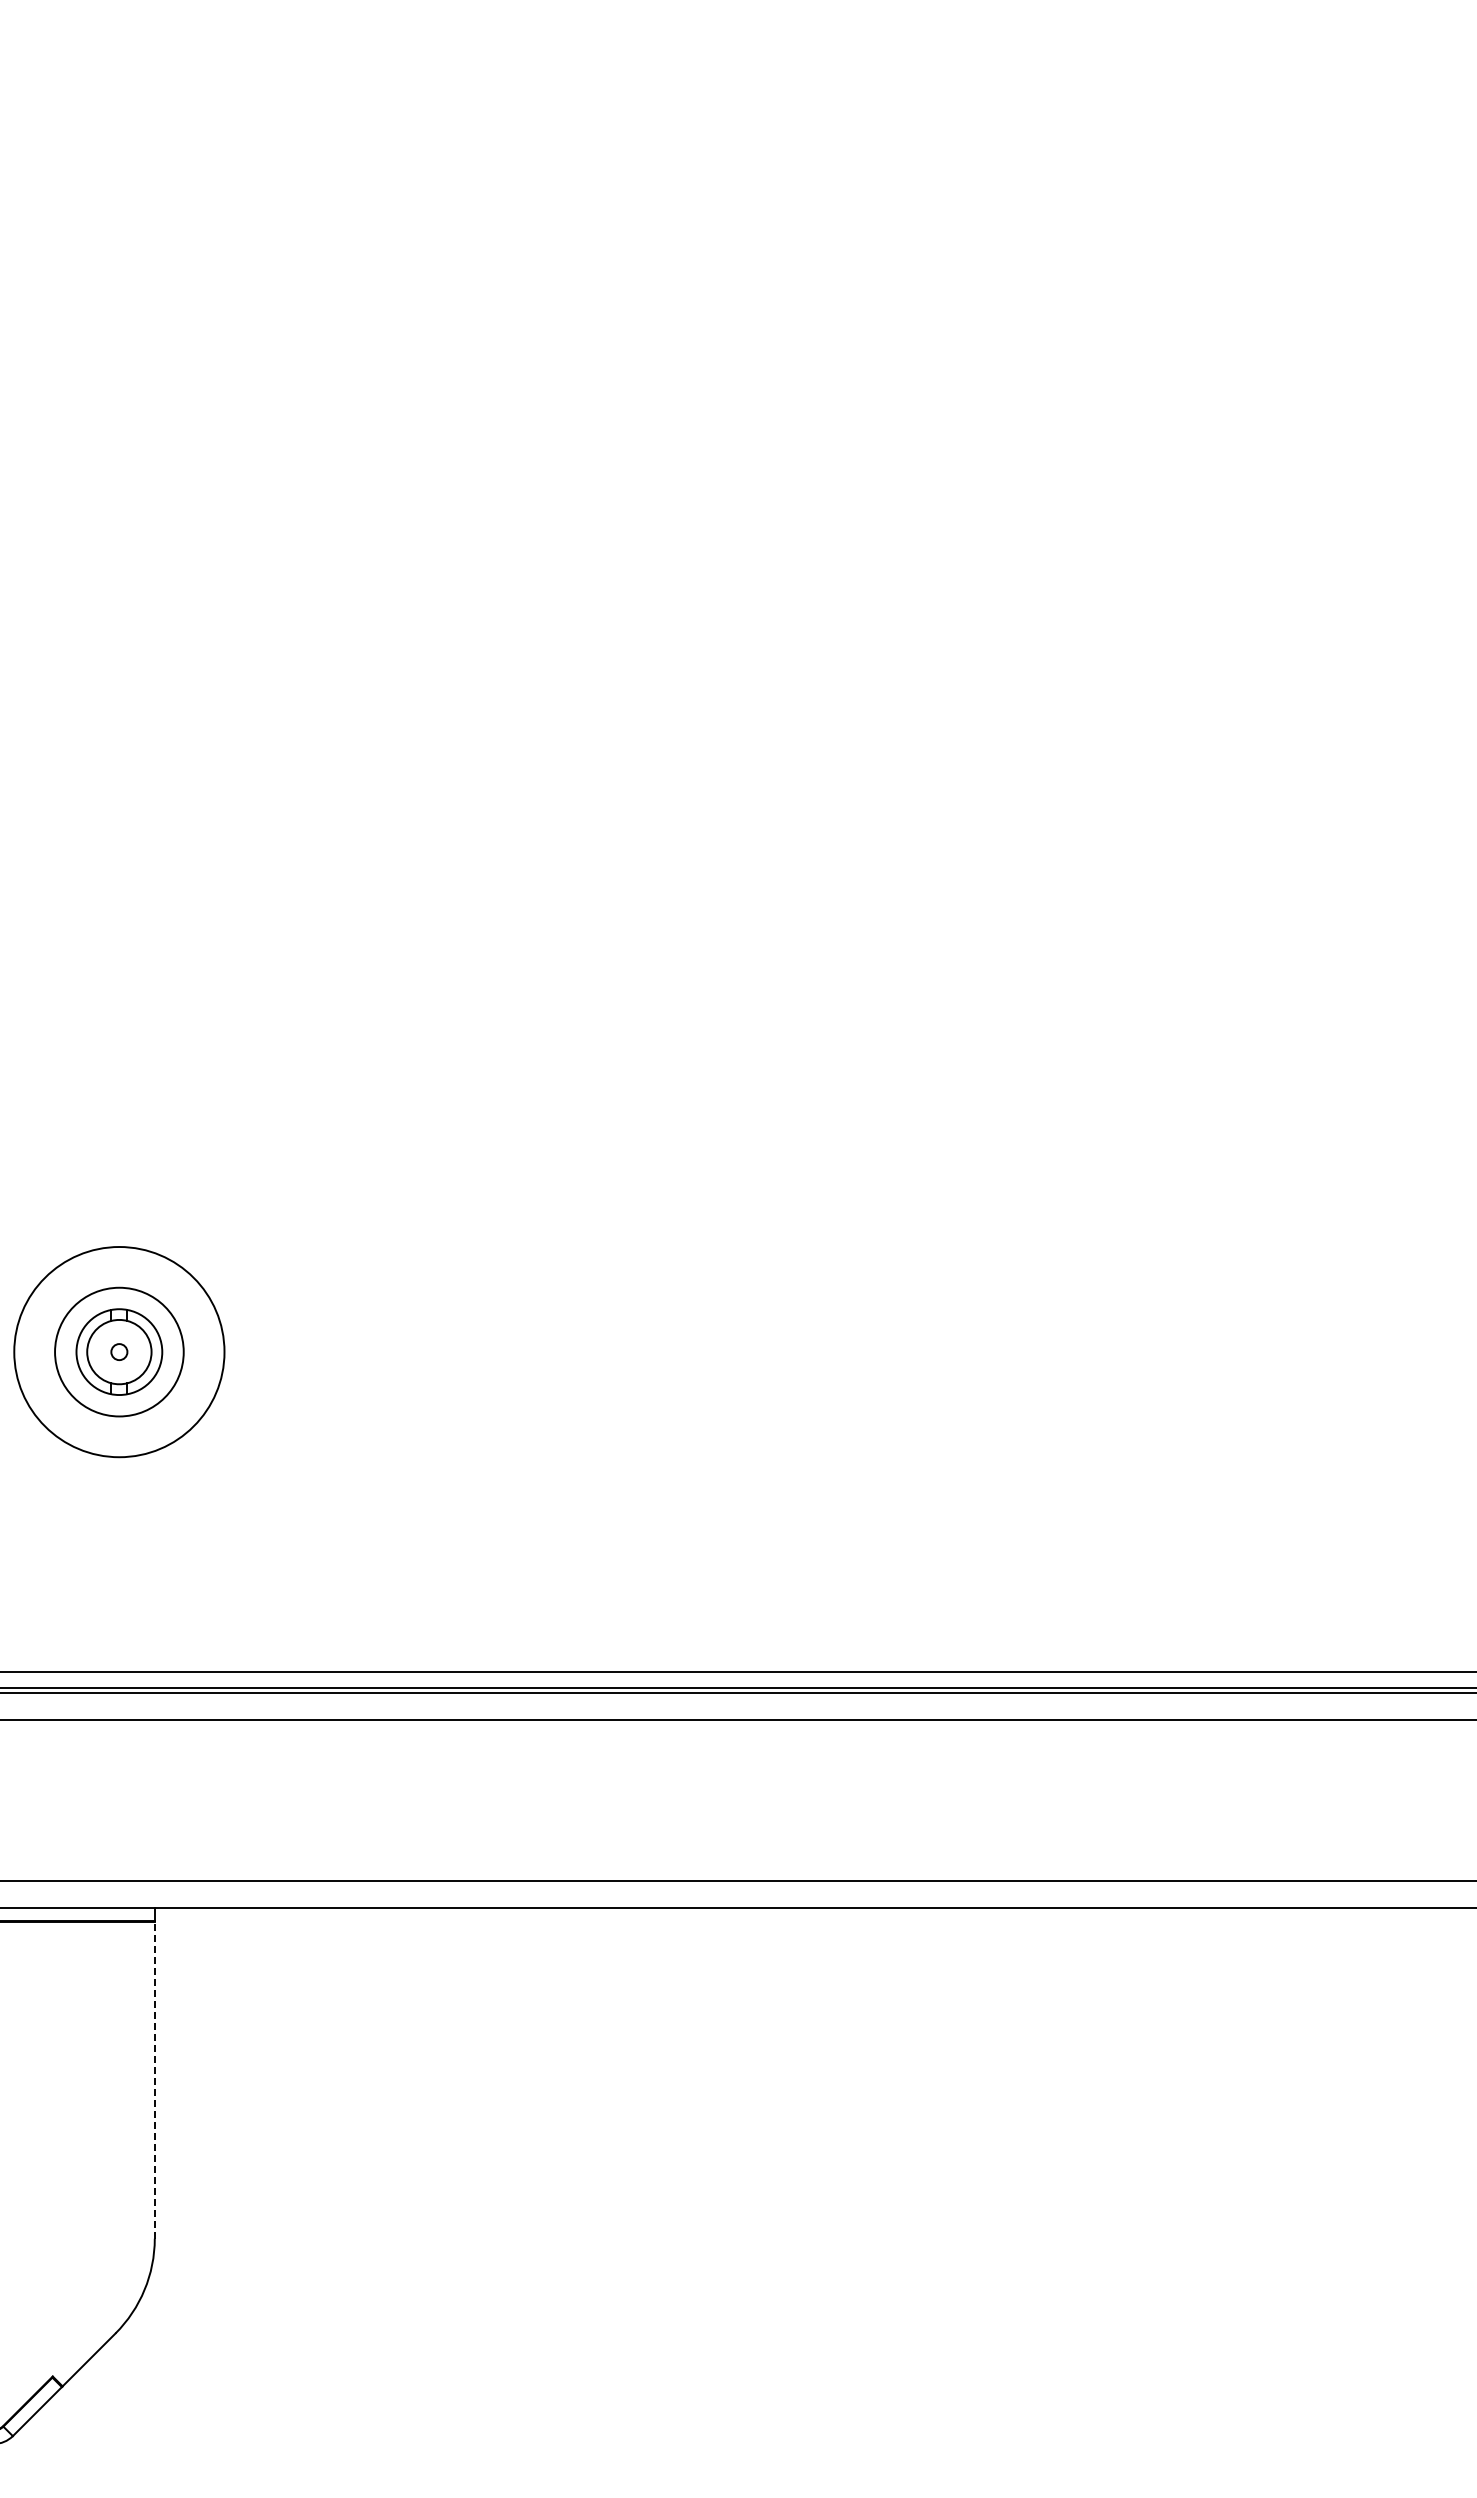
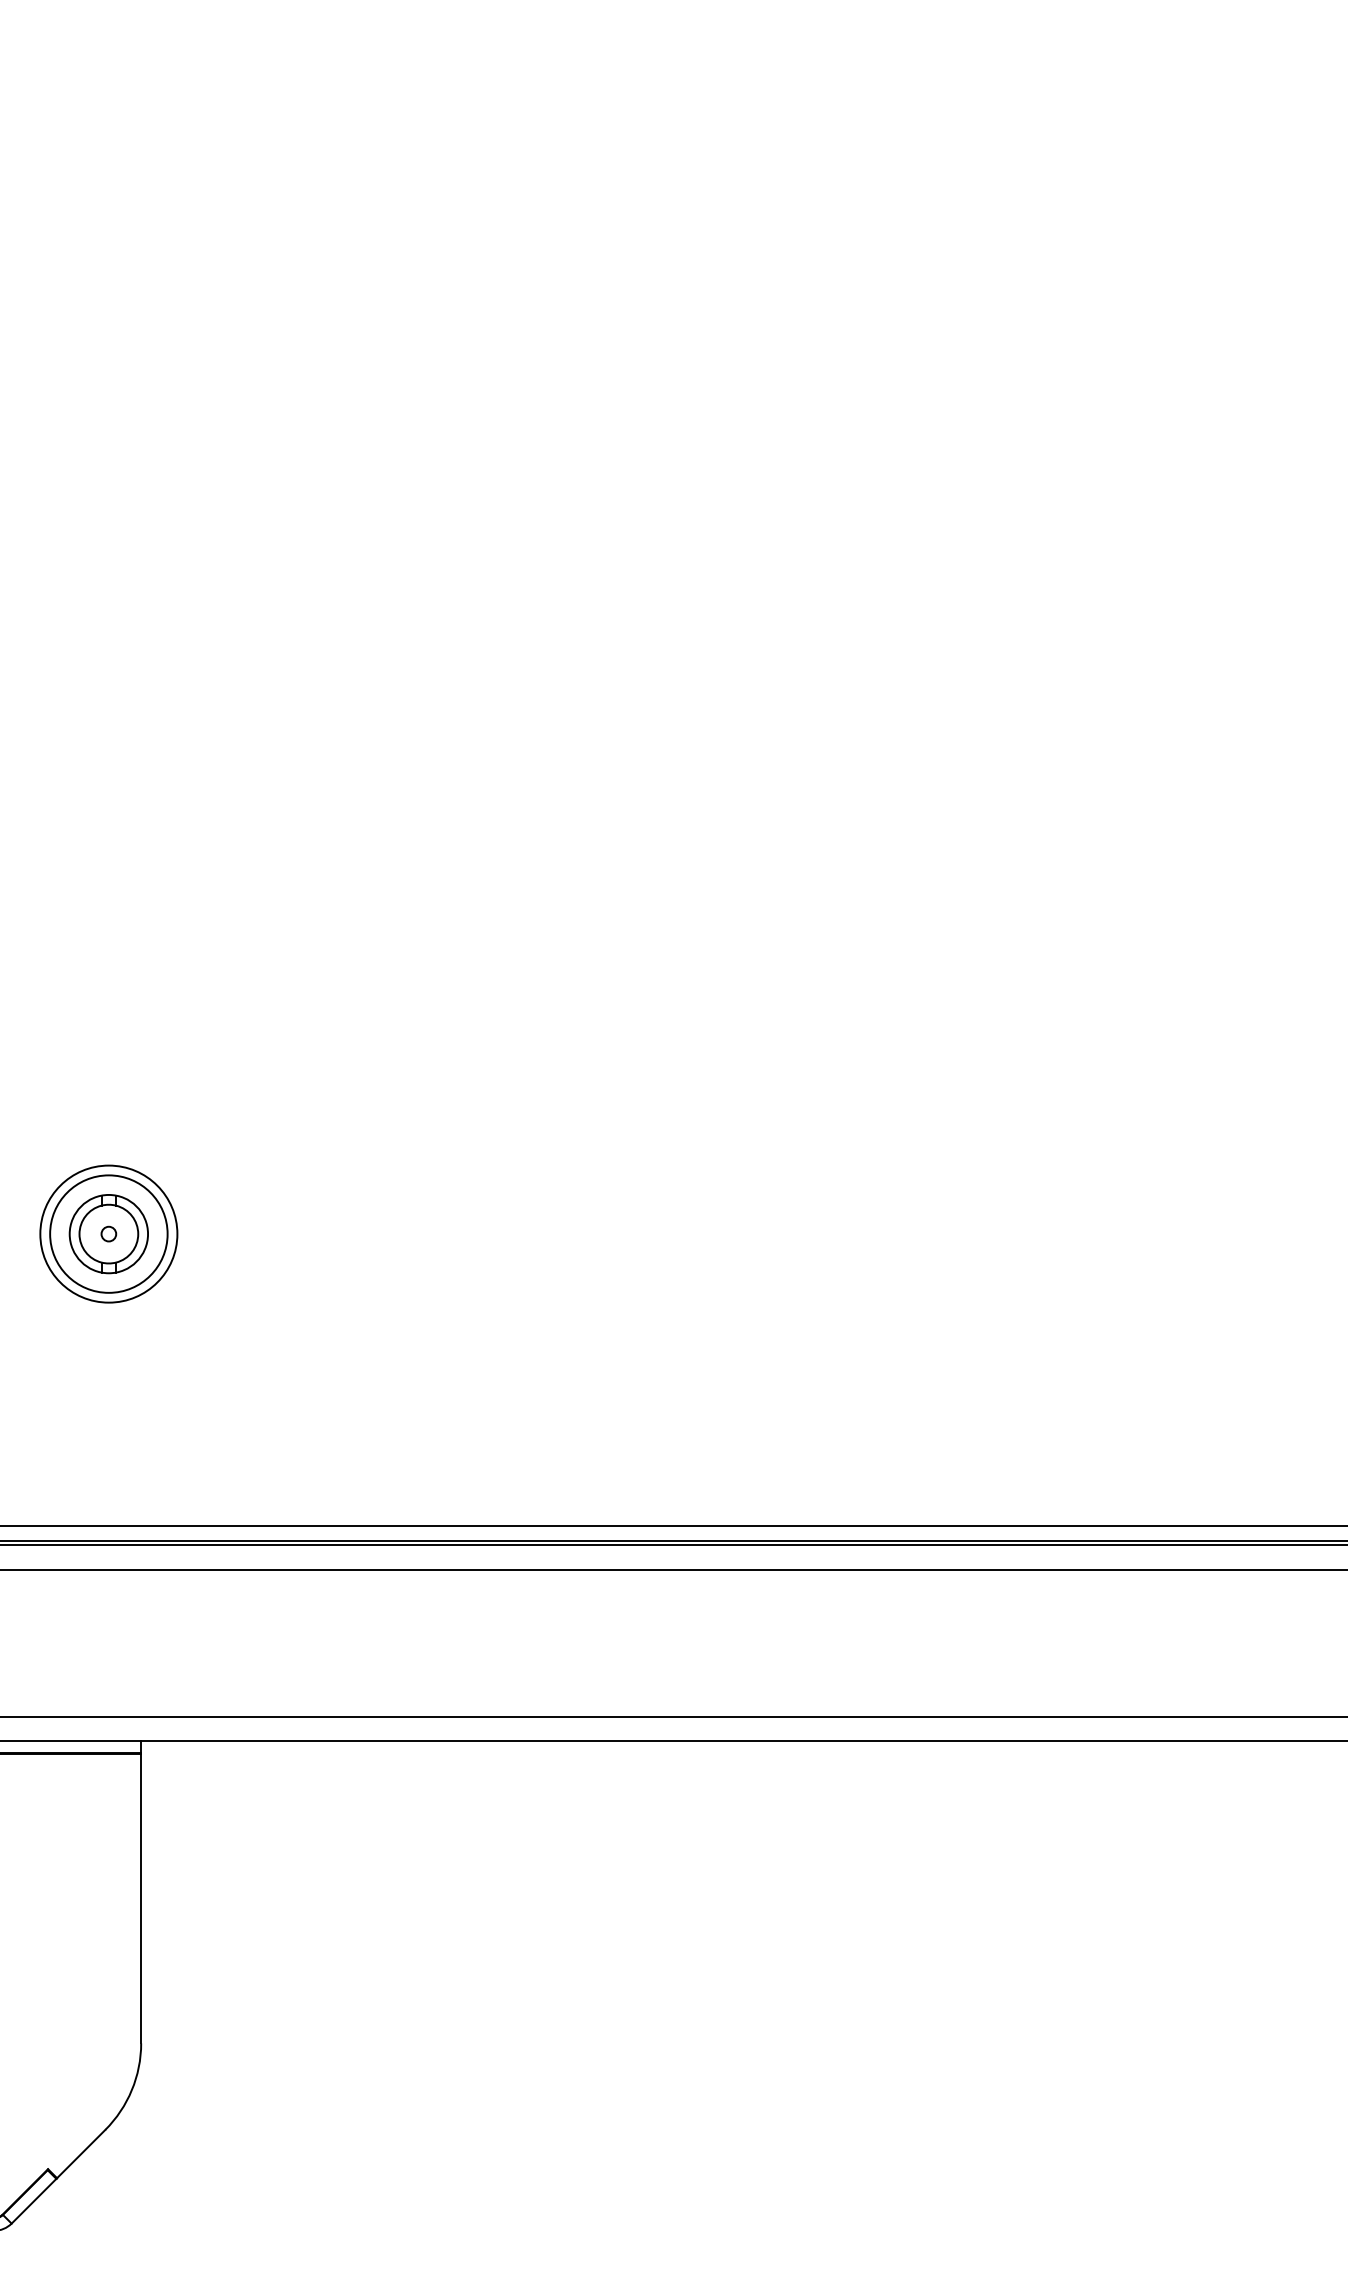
circle: (119, 1352) -> (108, 1234), size x0.71
line: (154, 2080) -> (140, 1898), dashed -> solid

